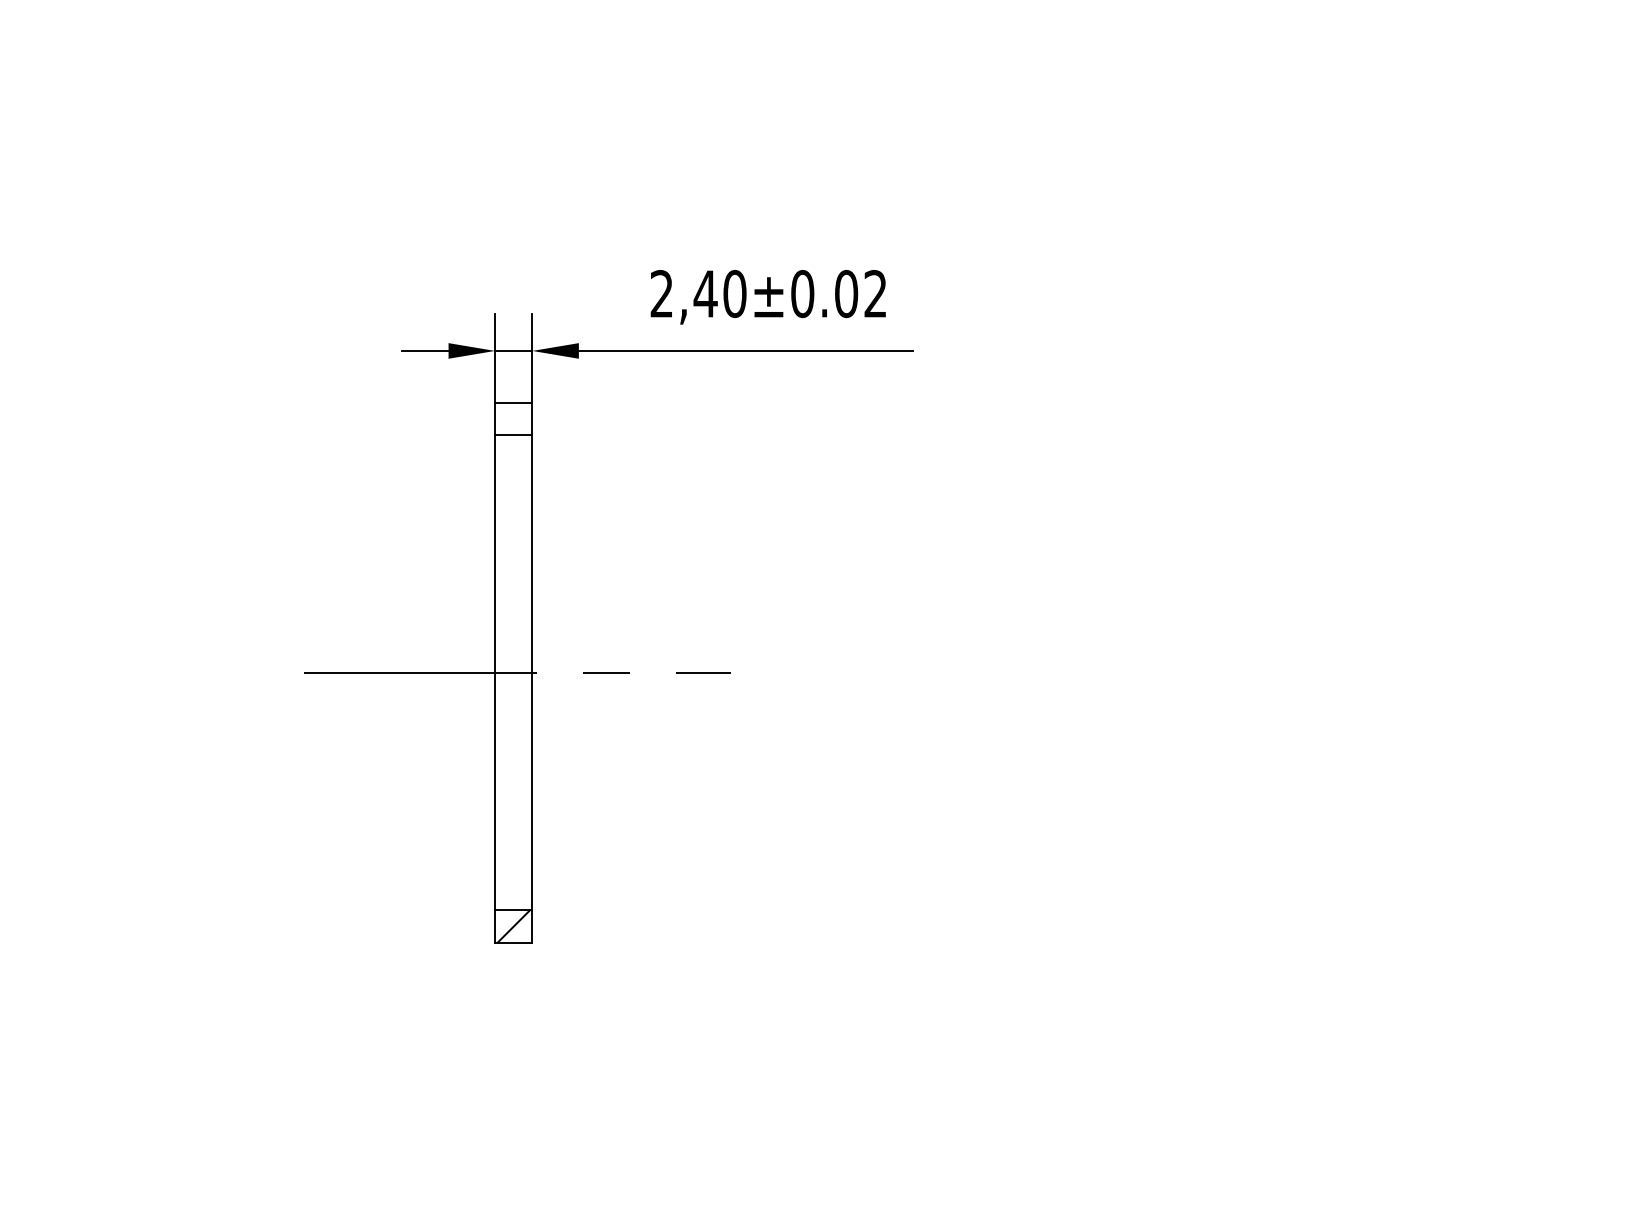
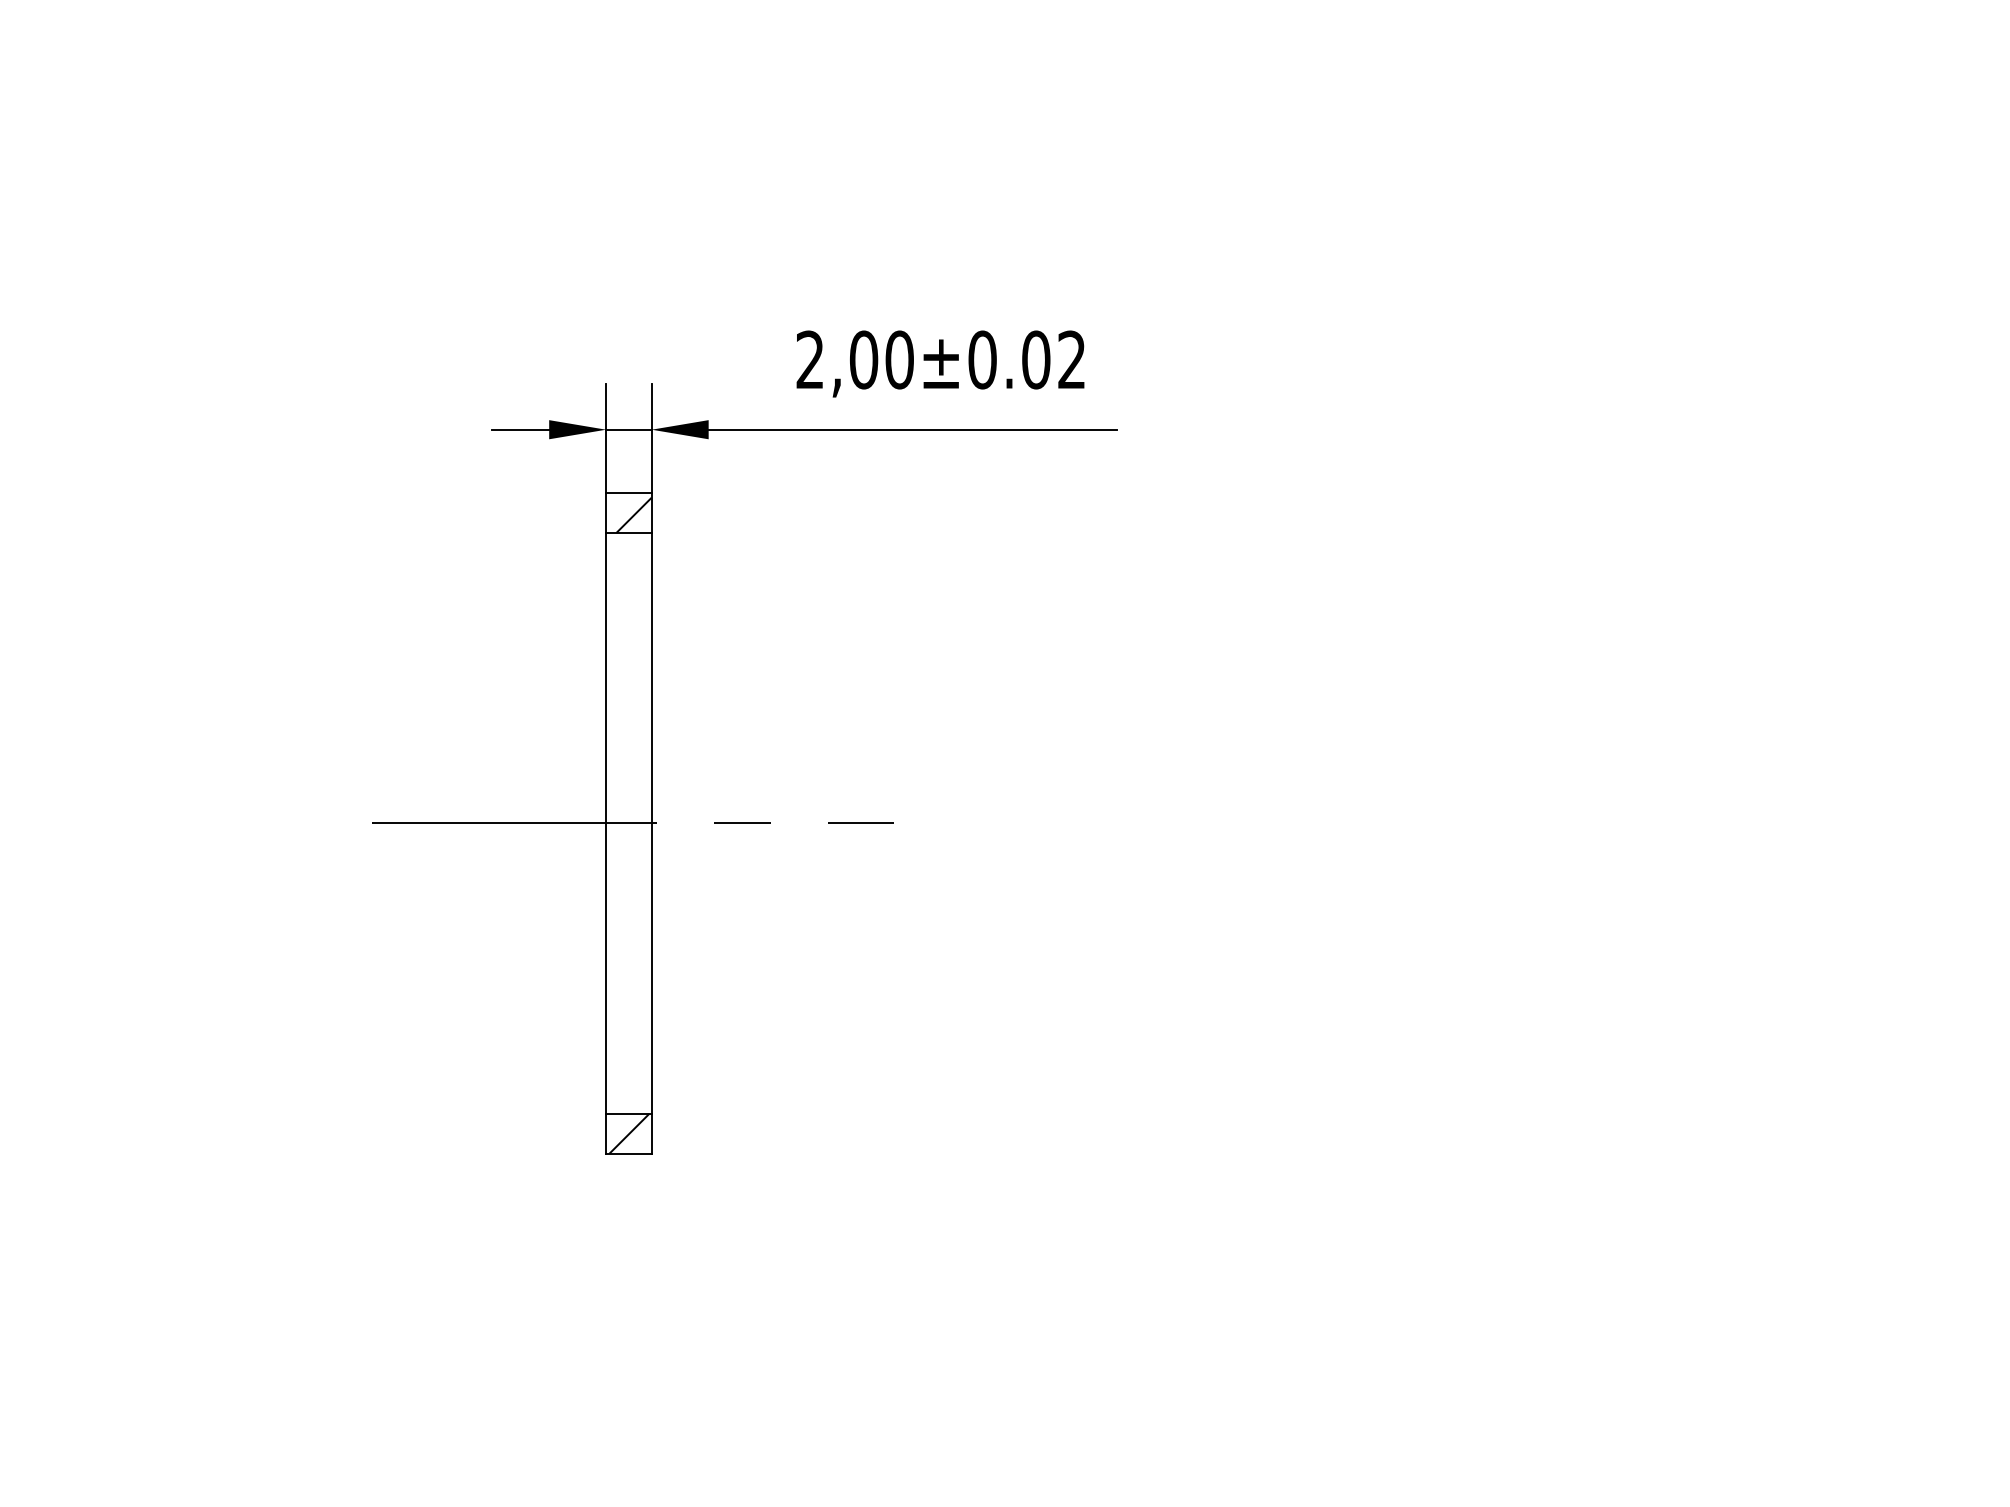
text: (705, 293) -> (863, 359), 2,40±0.02 -> 2,00±0.02
hatch: (517, 420) -> (633, 514), added

